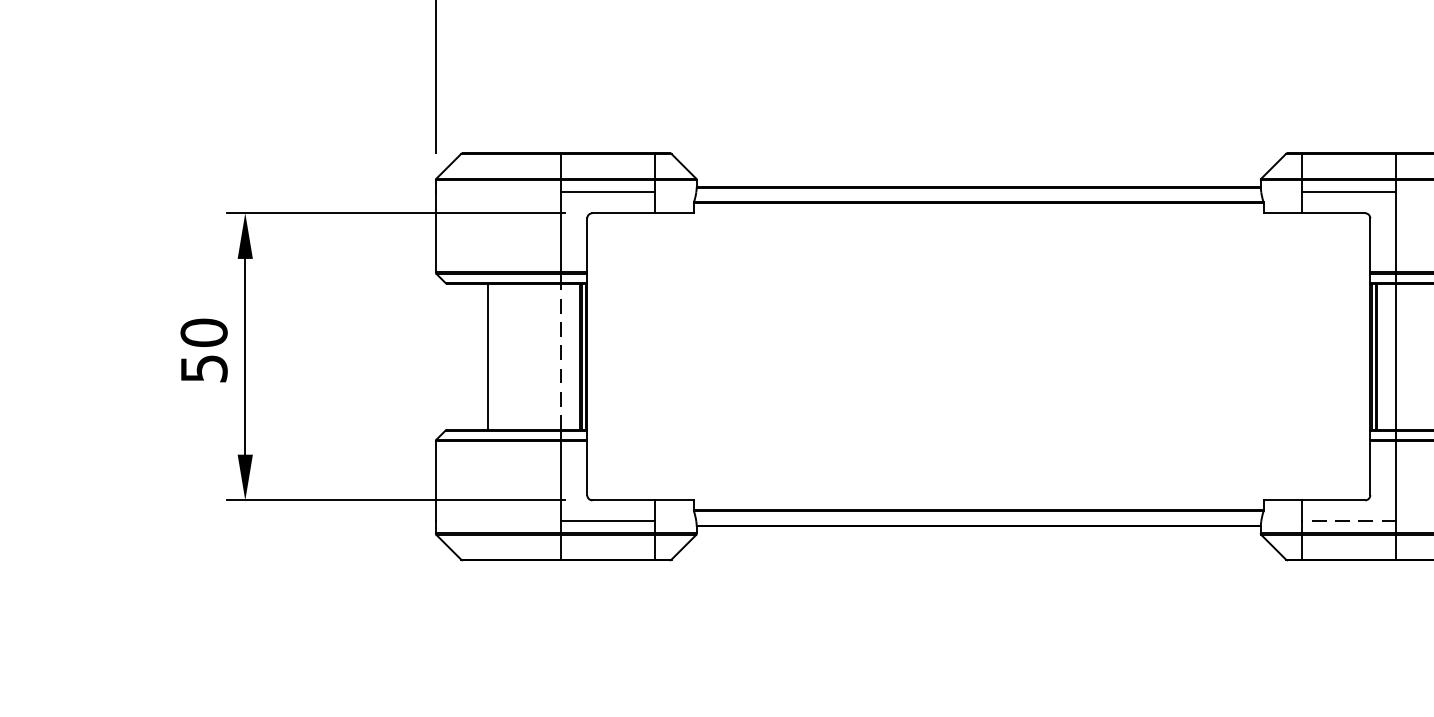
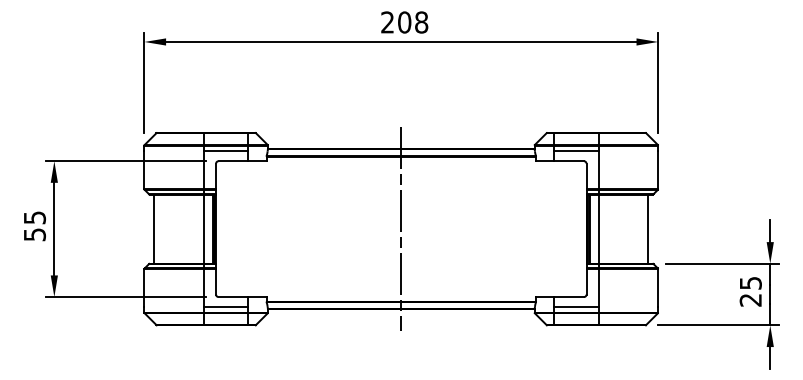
text: (203, 332) -> (34, 217), 50 -> 55
line: (488, 355) -> (154, 228), moved
line: (560, 357) -> (203, 229), dashed -> solid
line: (979, 357) -> (401, 229), added
line: (1349, 520) -> (576, 306), dashed -> solid

